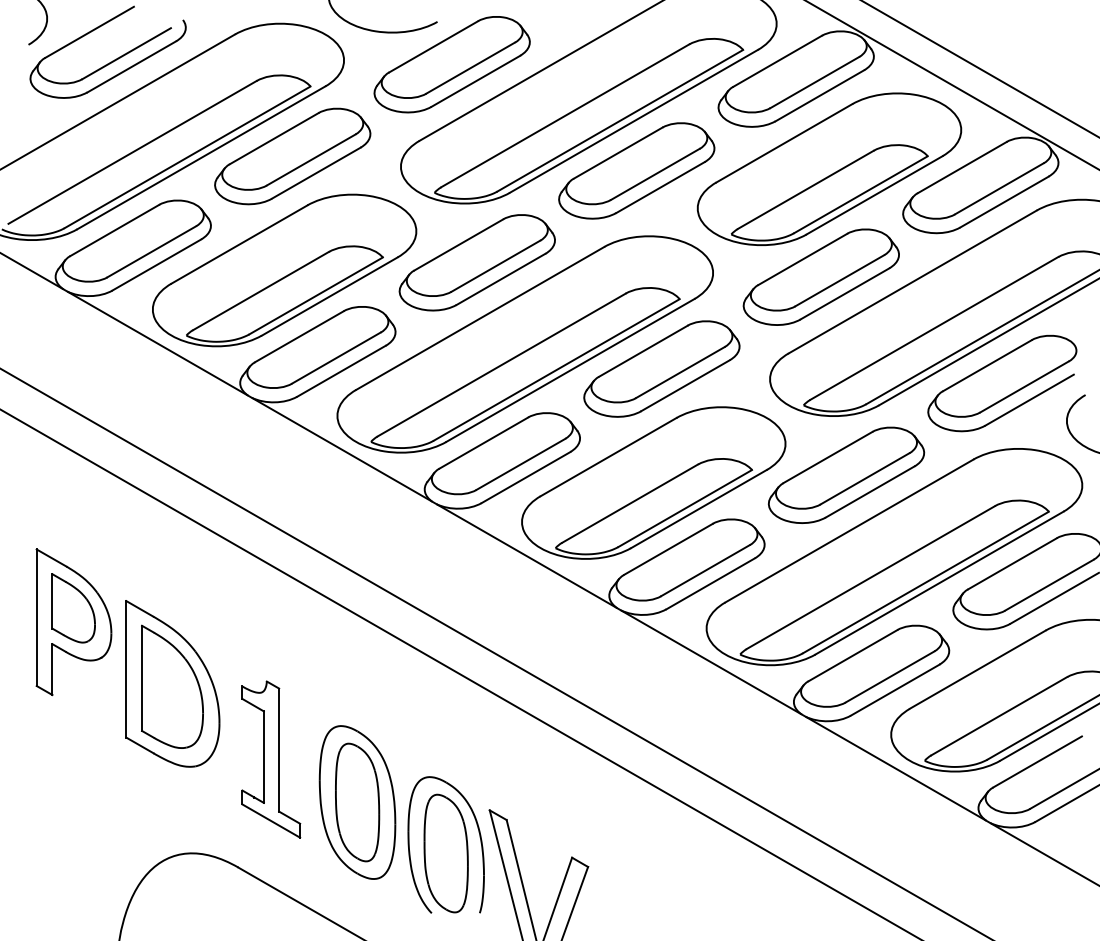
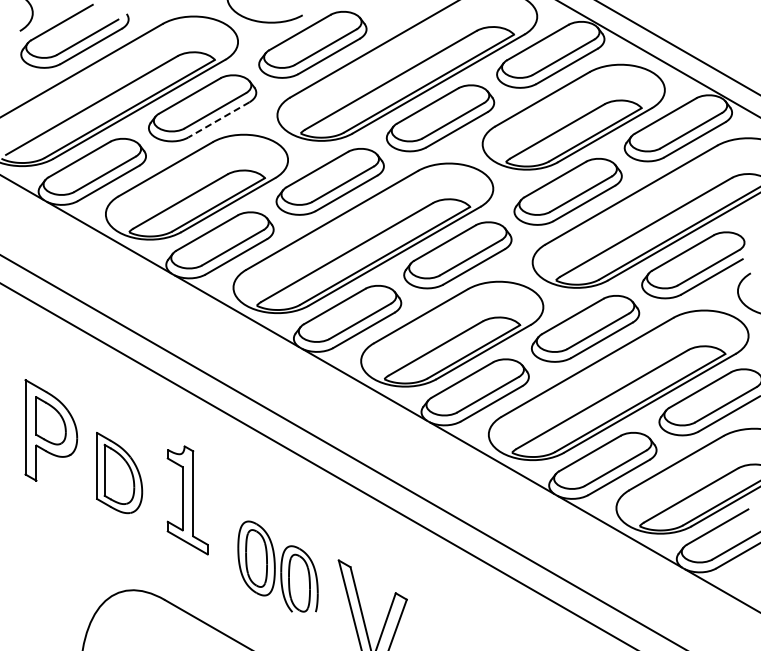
line: (315, 174) -> (218, 120), solid -> dashed
part: (172, 683) -> (119, 472), size x0.7
part: (270, 759) -> (187, 500), moved
part: (401, 819) -> (277, 566), size x0.7

